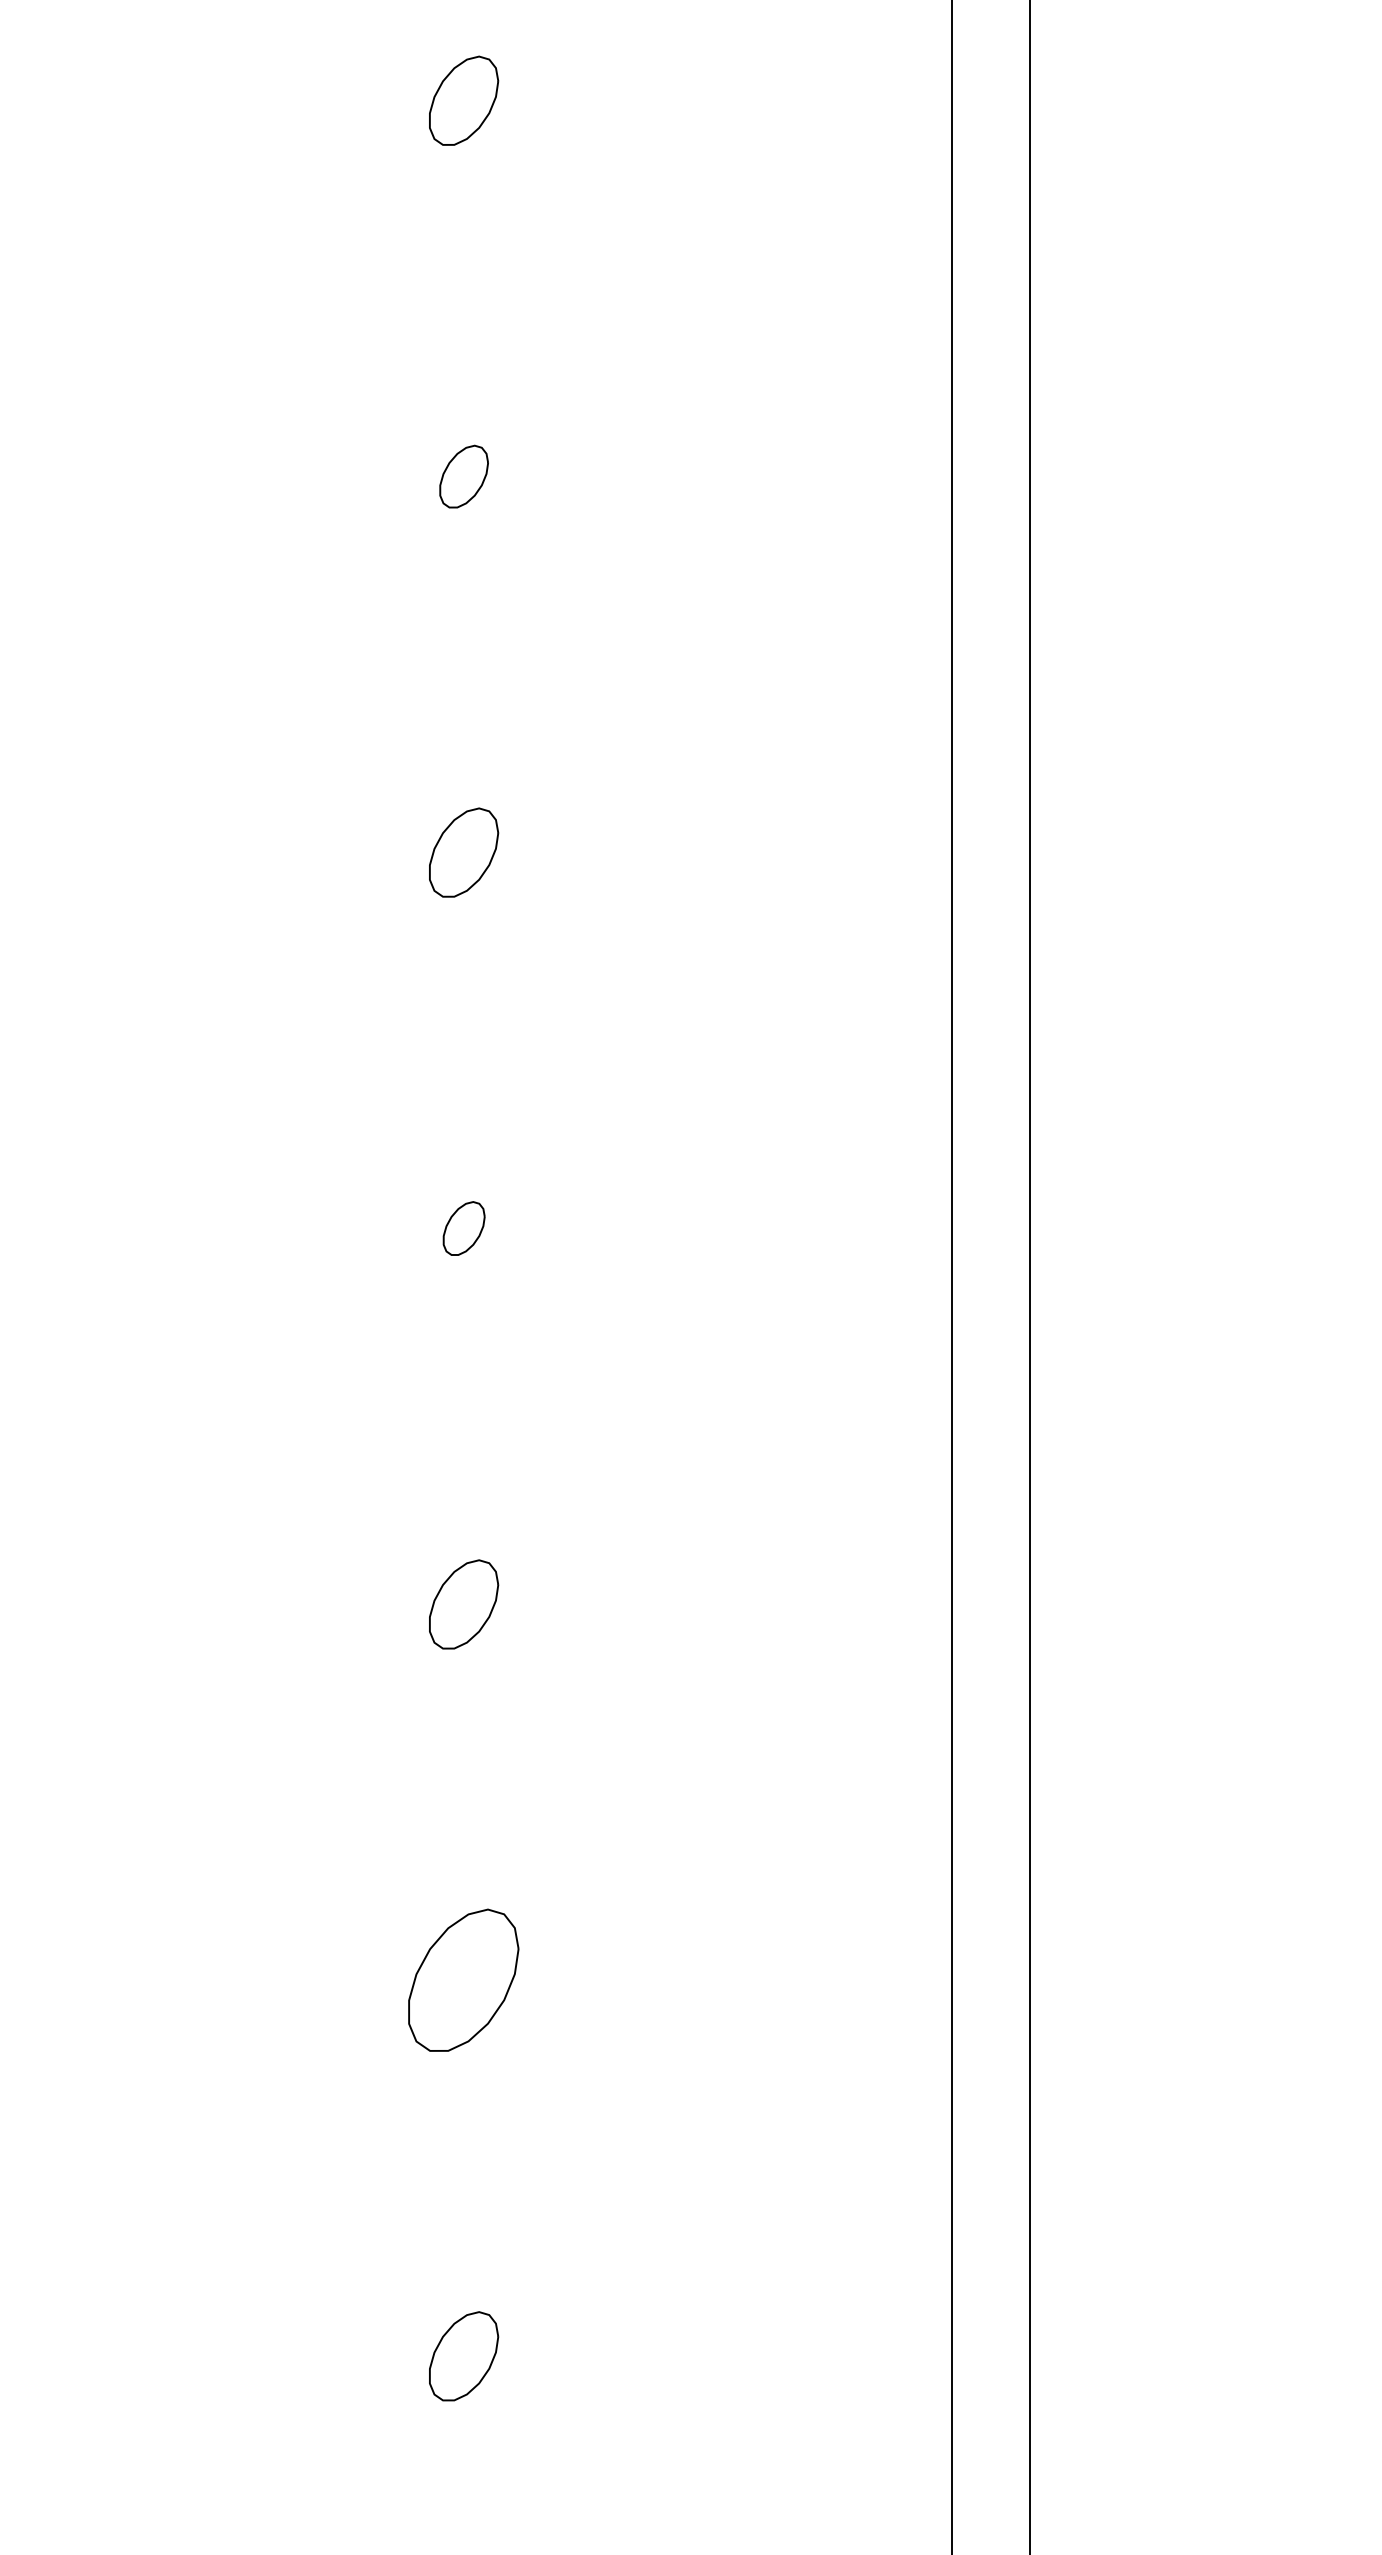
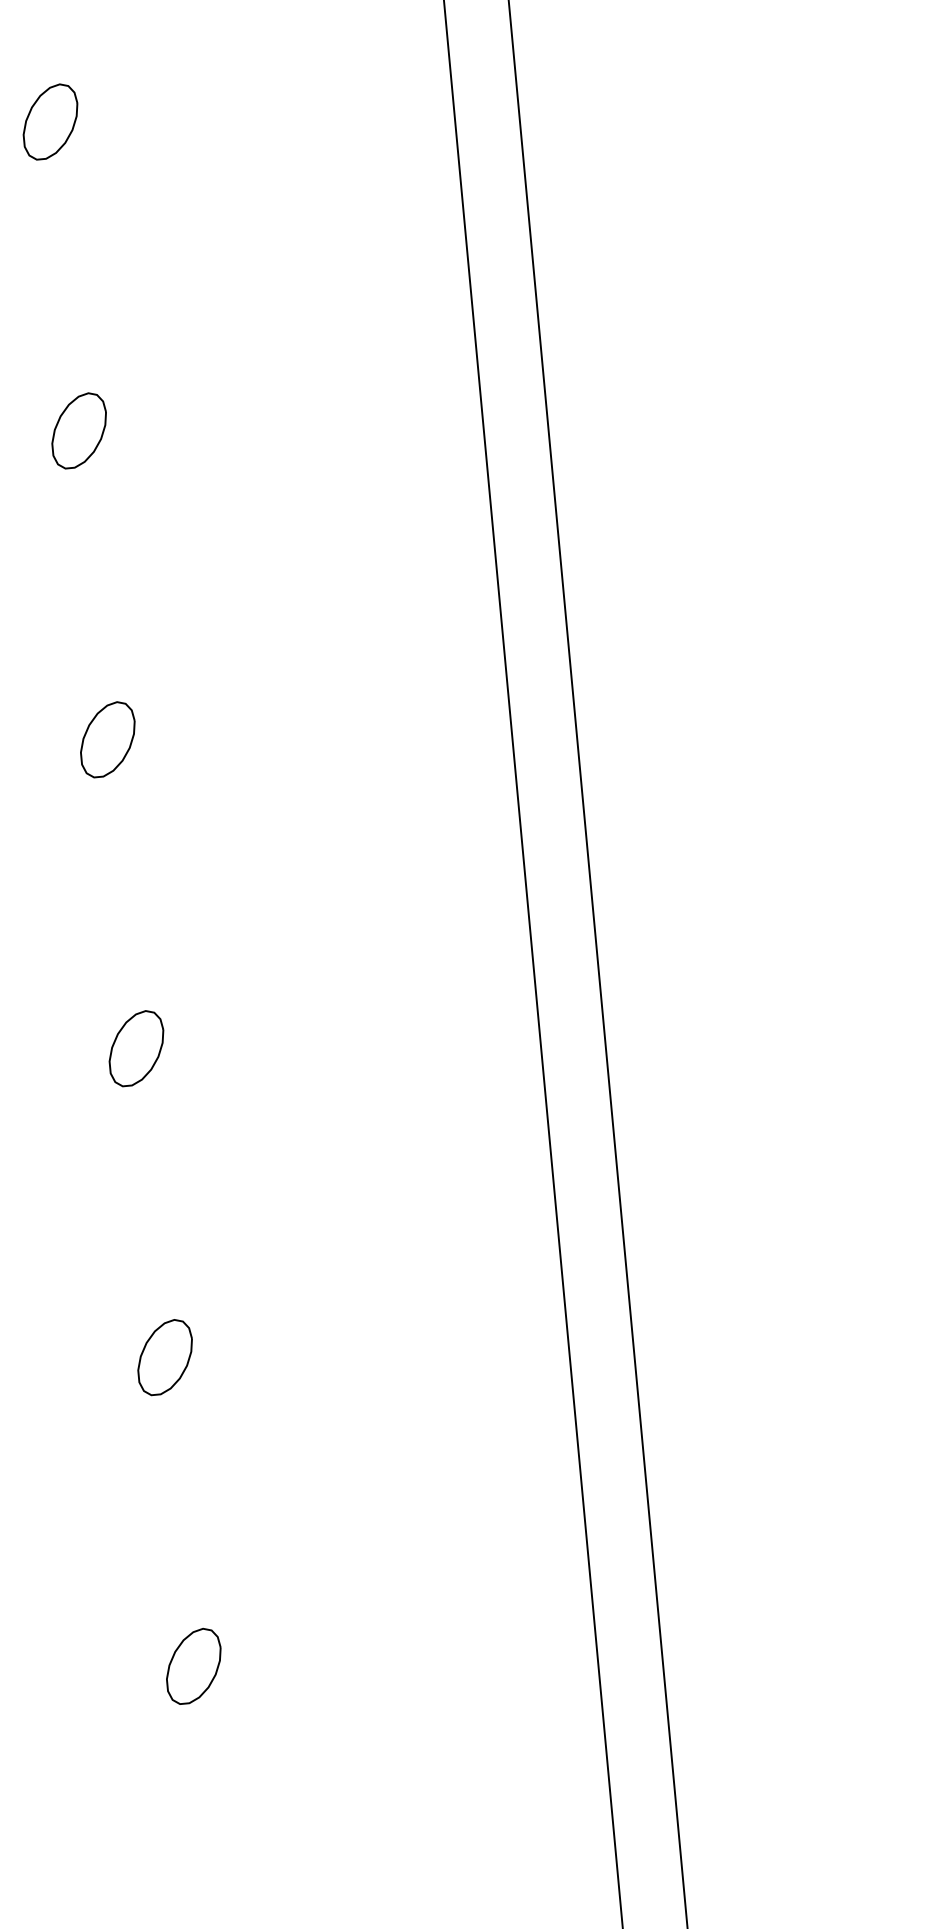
part: (464, 476) -> (51, 121), size x1.43
part: (464, 1228) -> (108, 739), size x1.67
part: (464, 1980) -> (165, 1357), size x0.62

